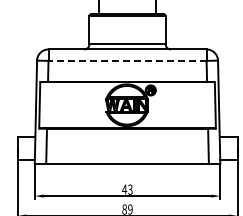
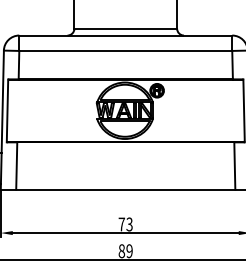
line: (127, 60) -> (125, 50), dashed -> solid
text: (124, 189) -> (121, 224), 43 -> 73

